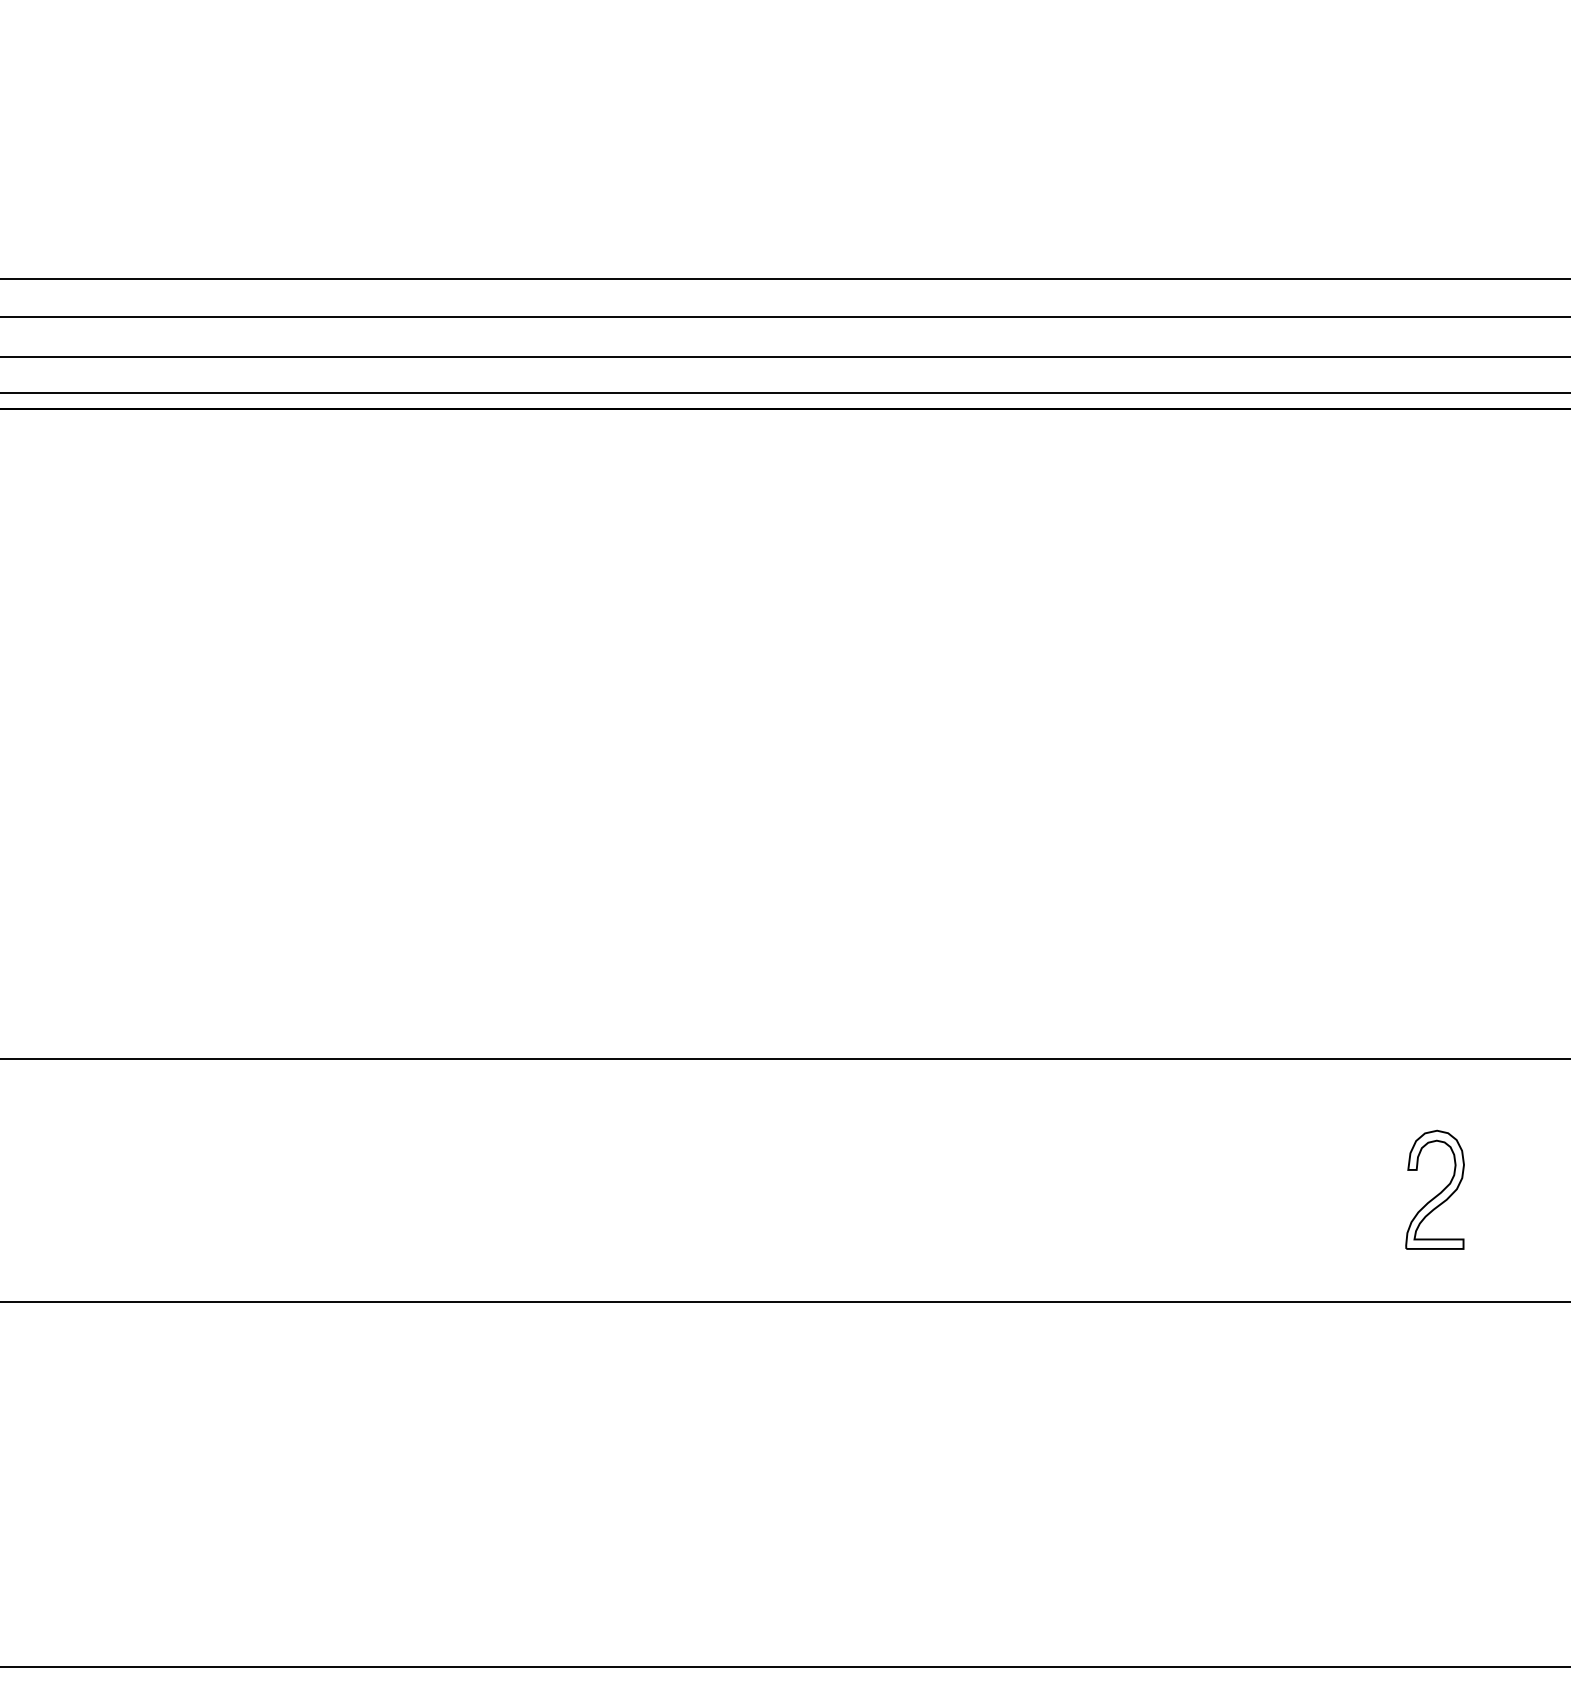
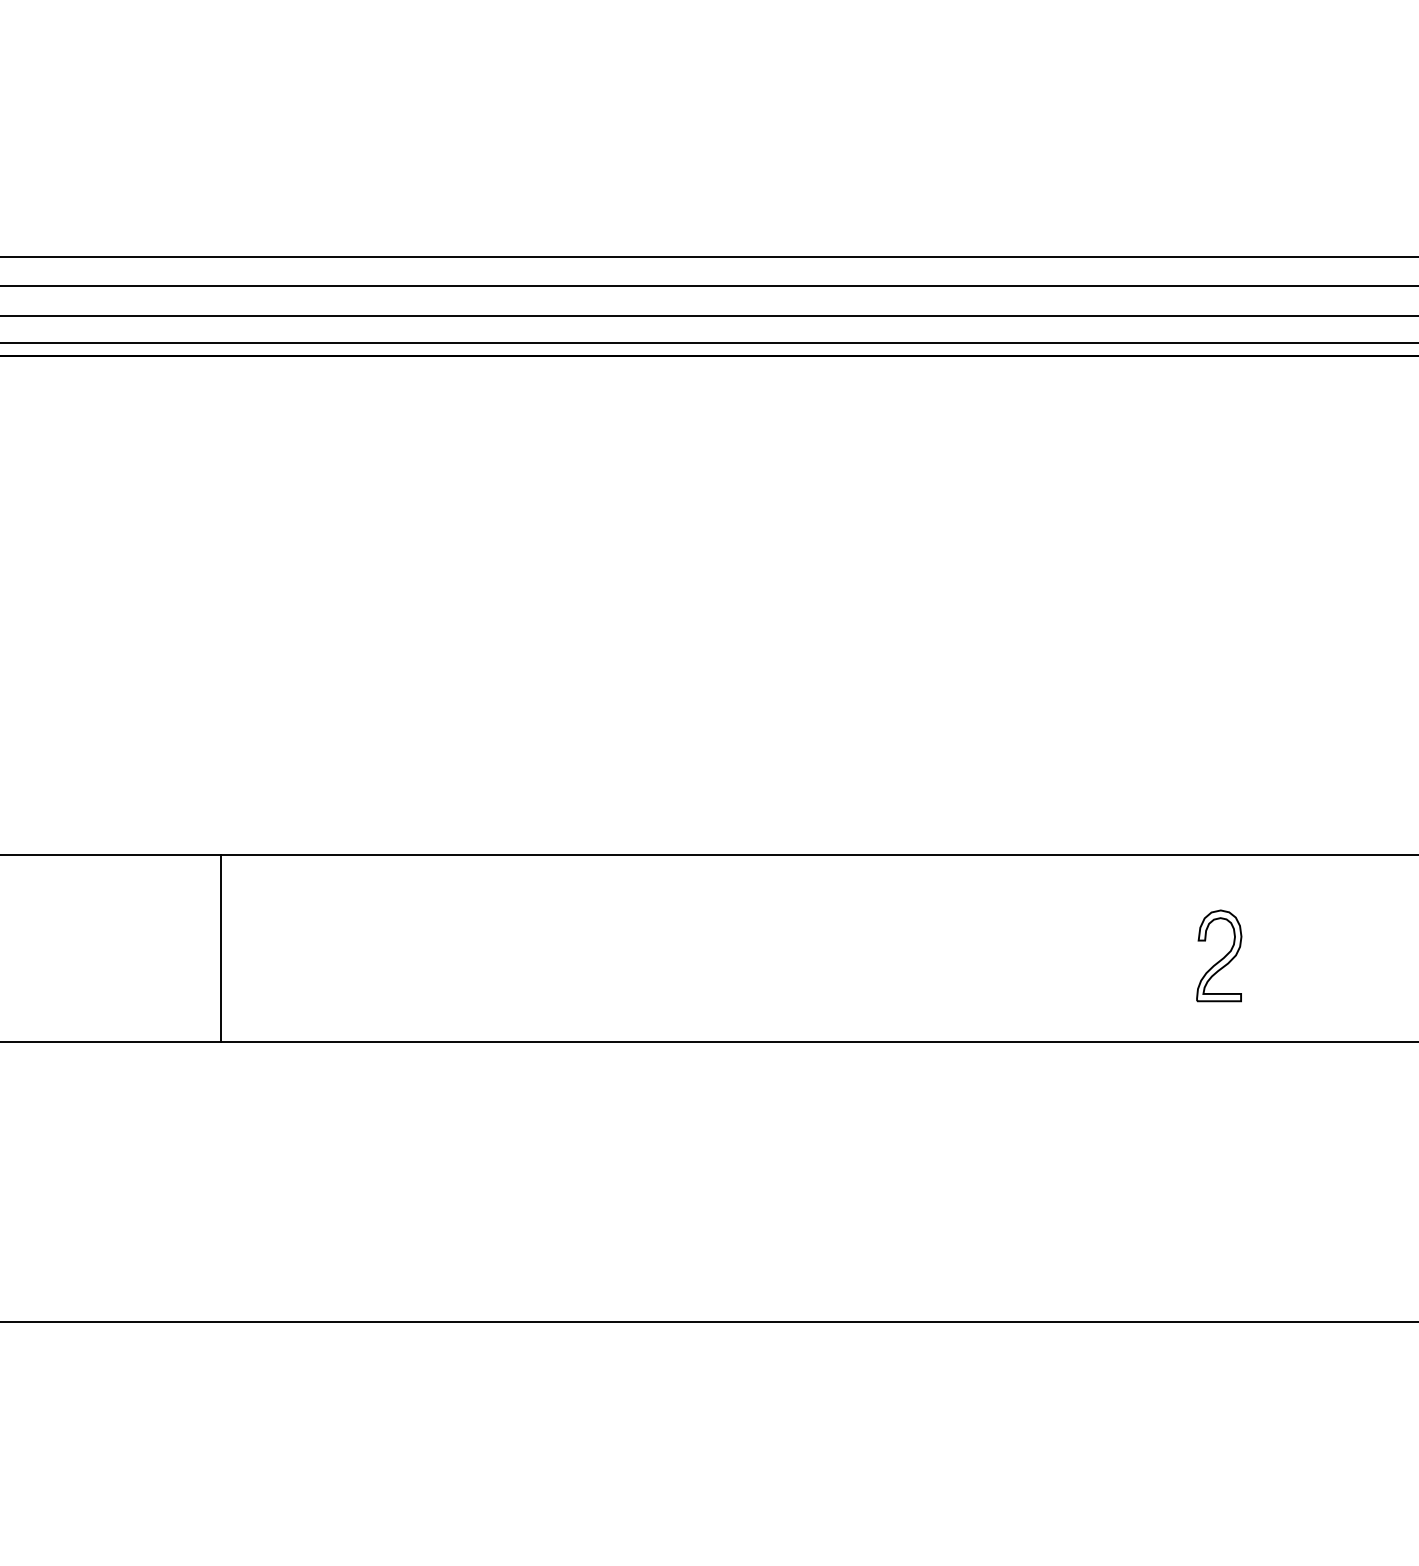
part: (1435, 1189) -> (1219, 955), moved

